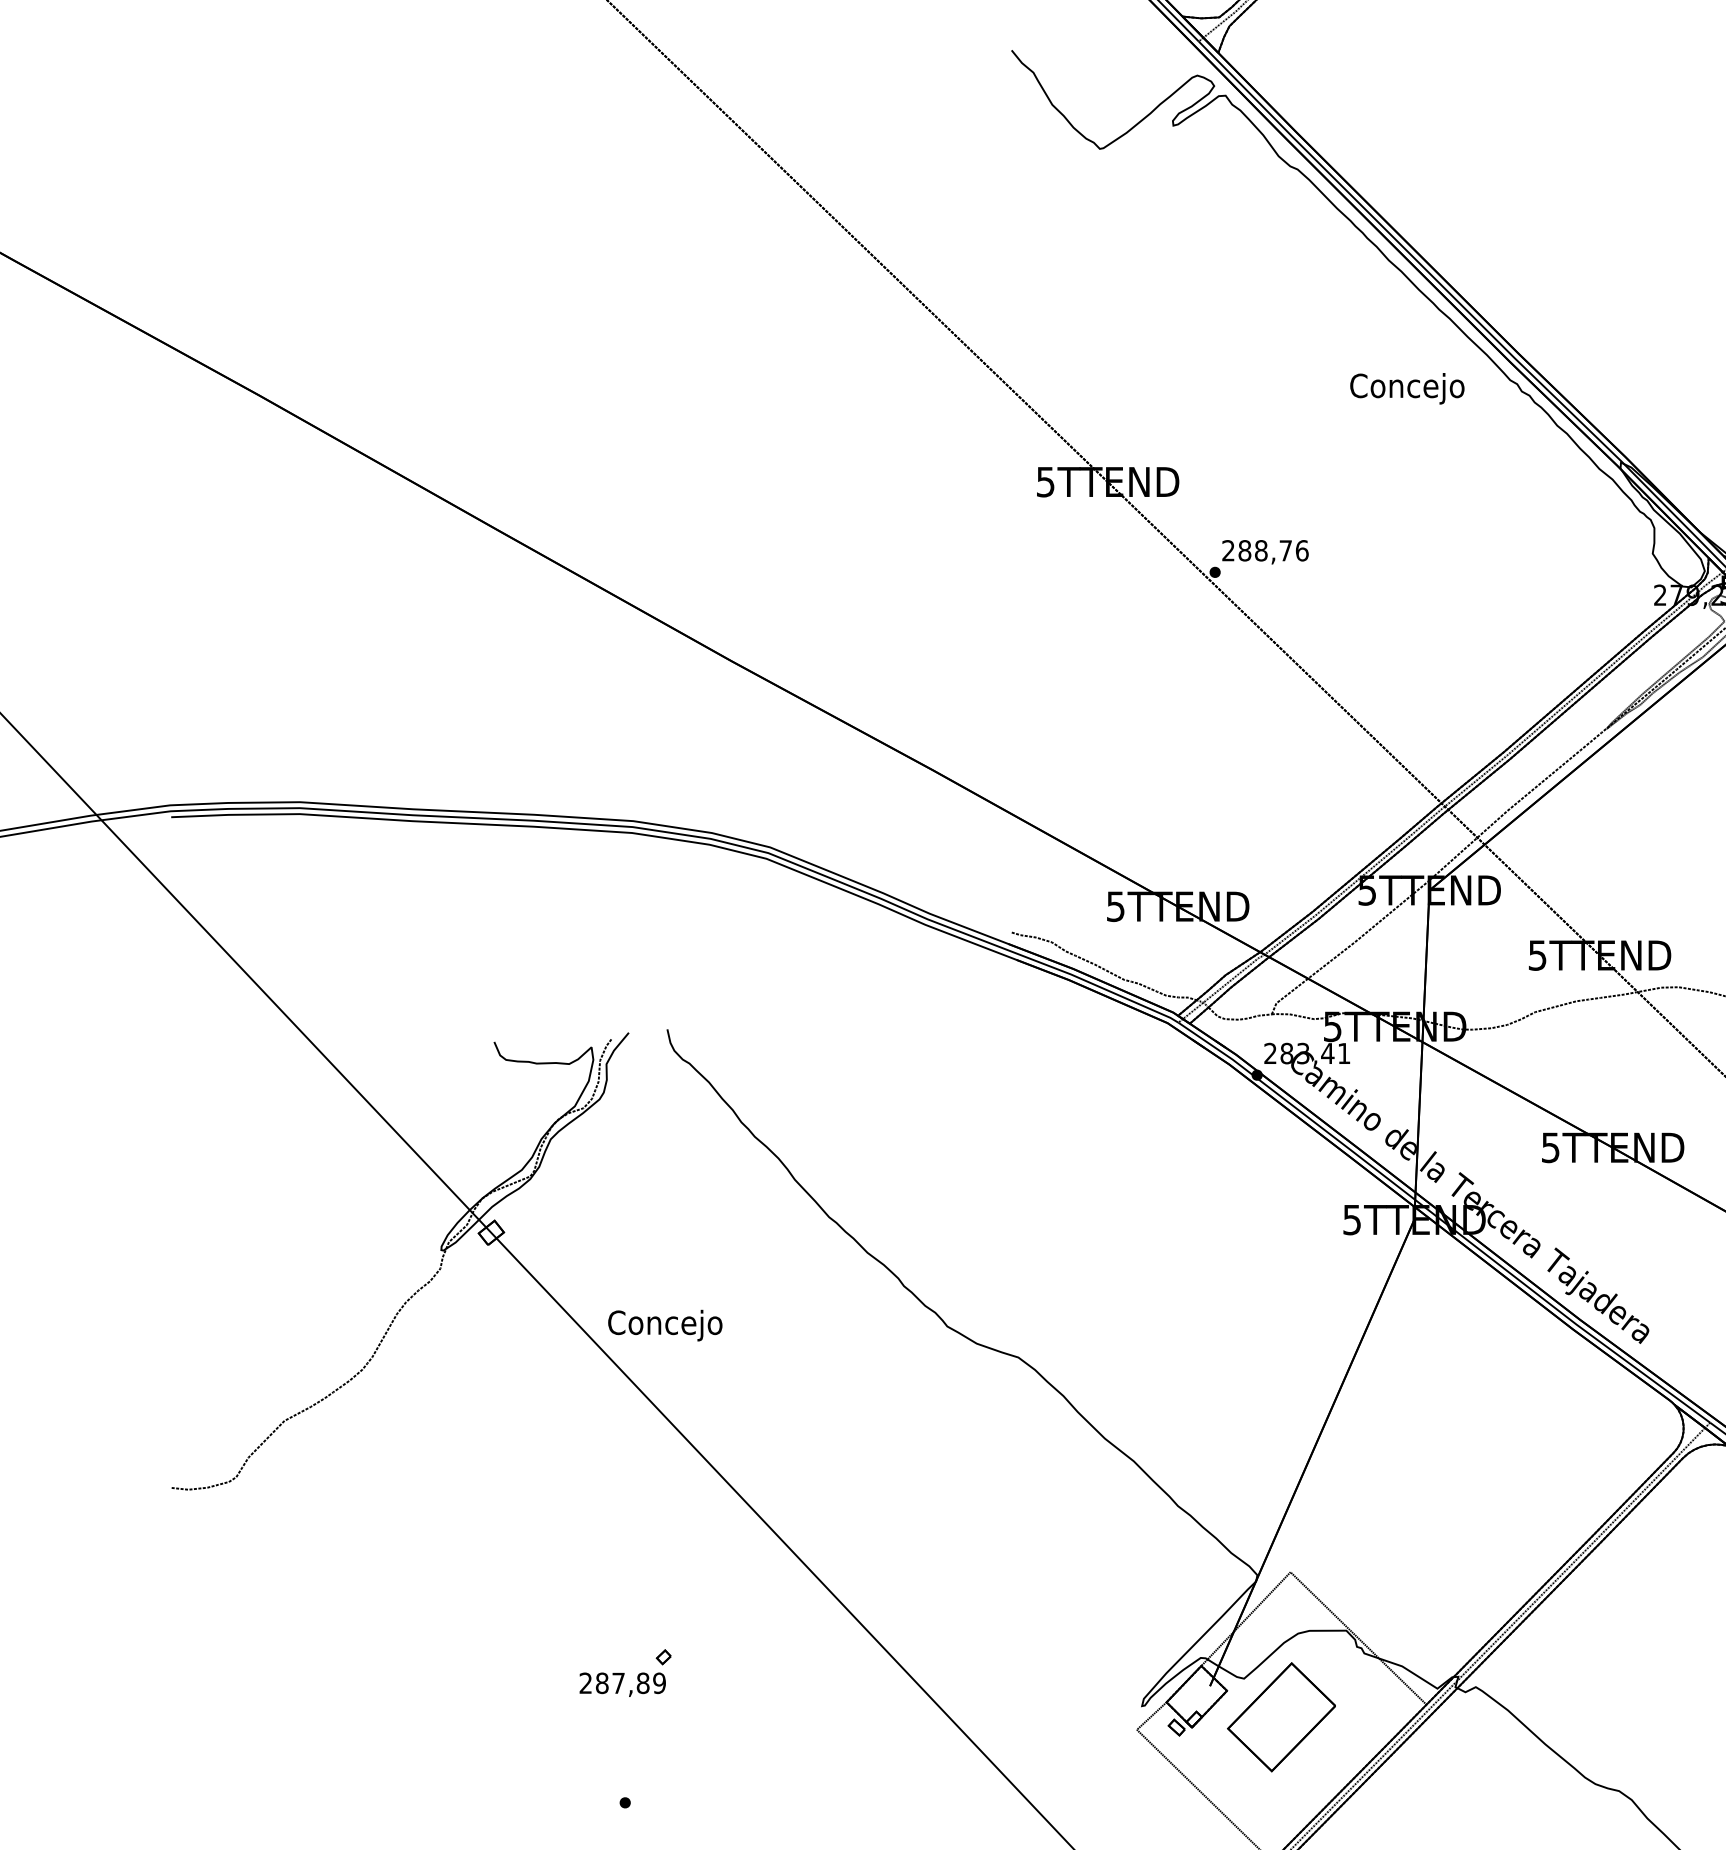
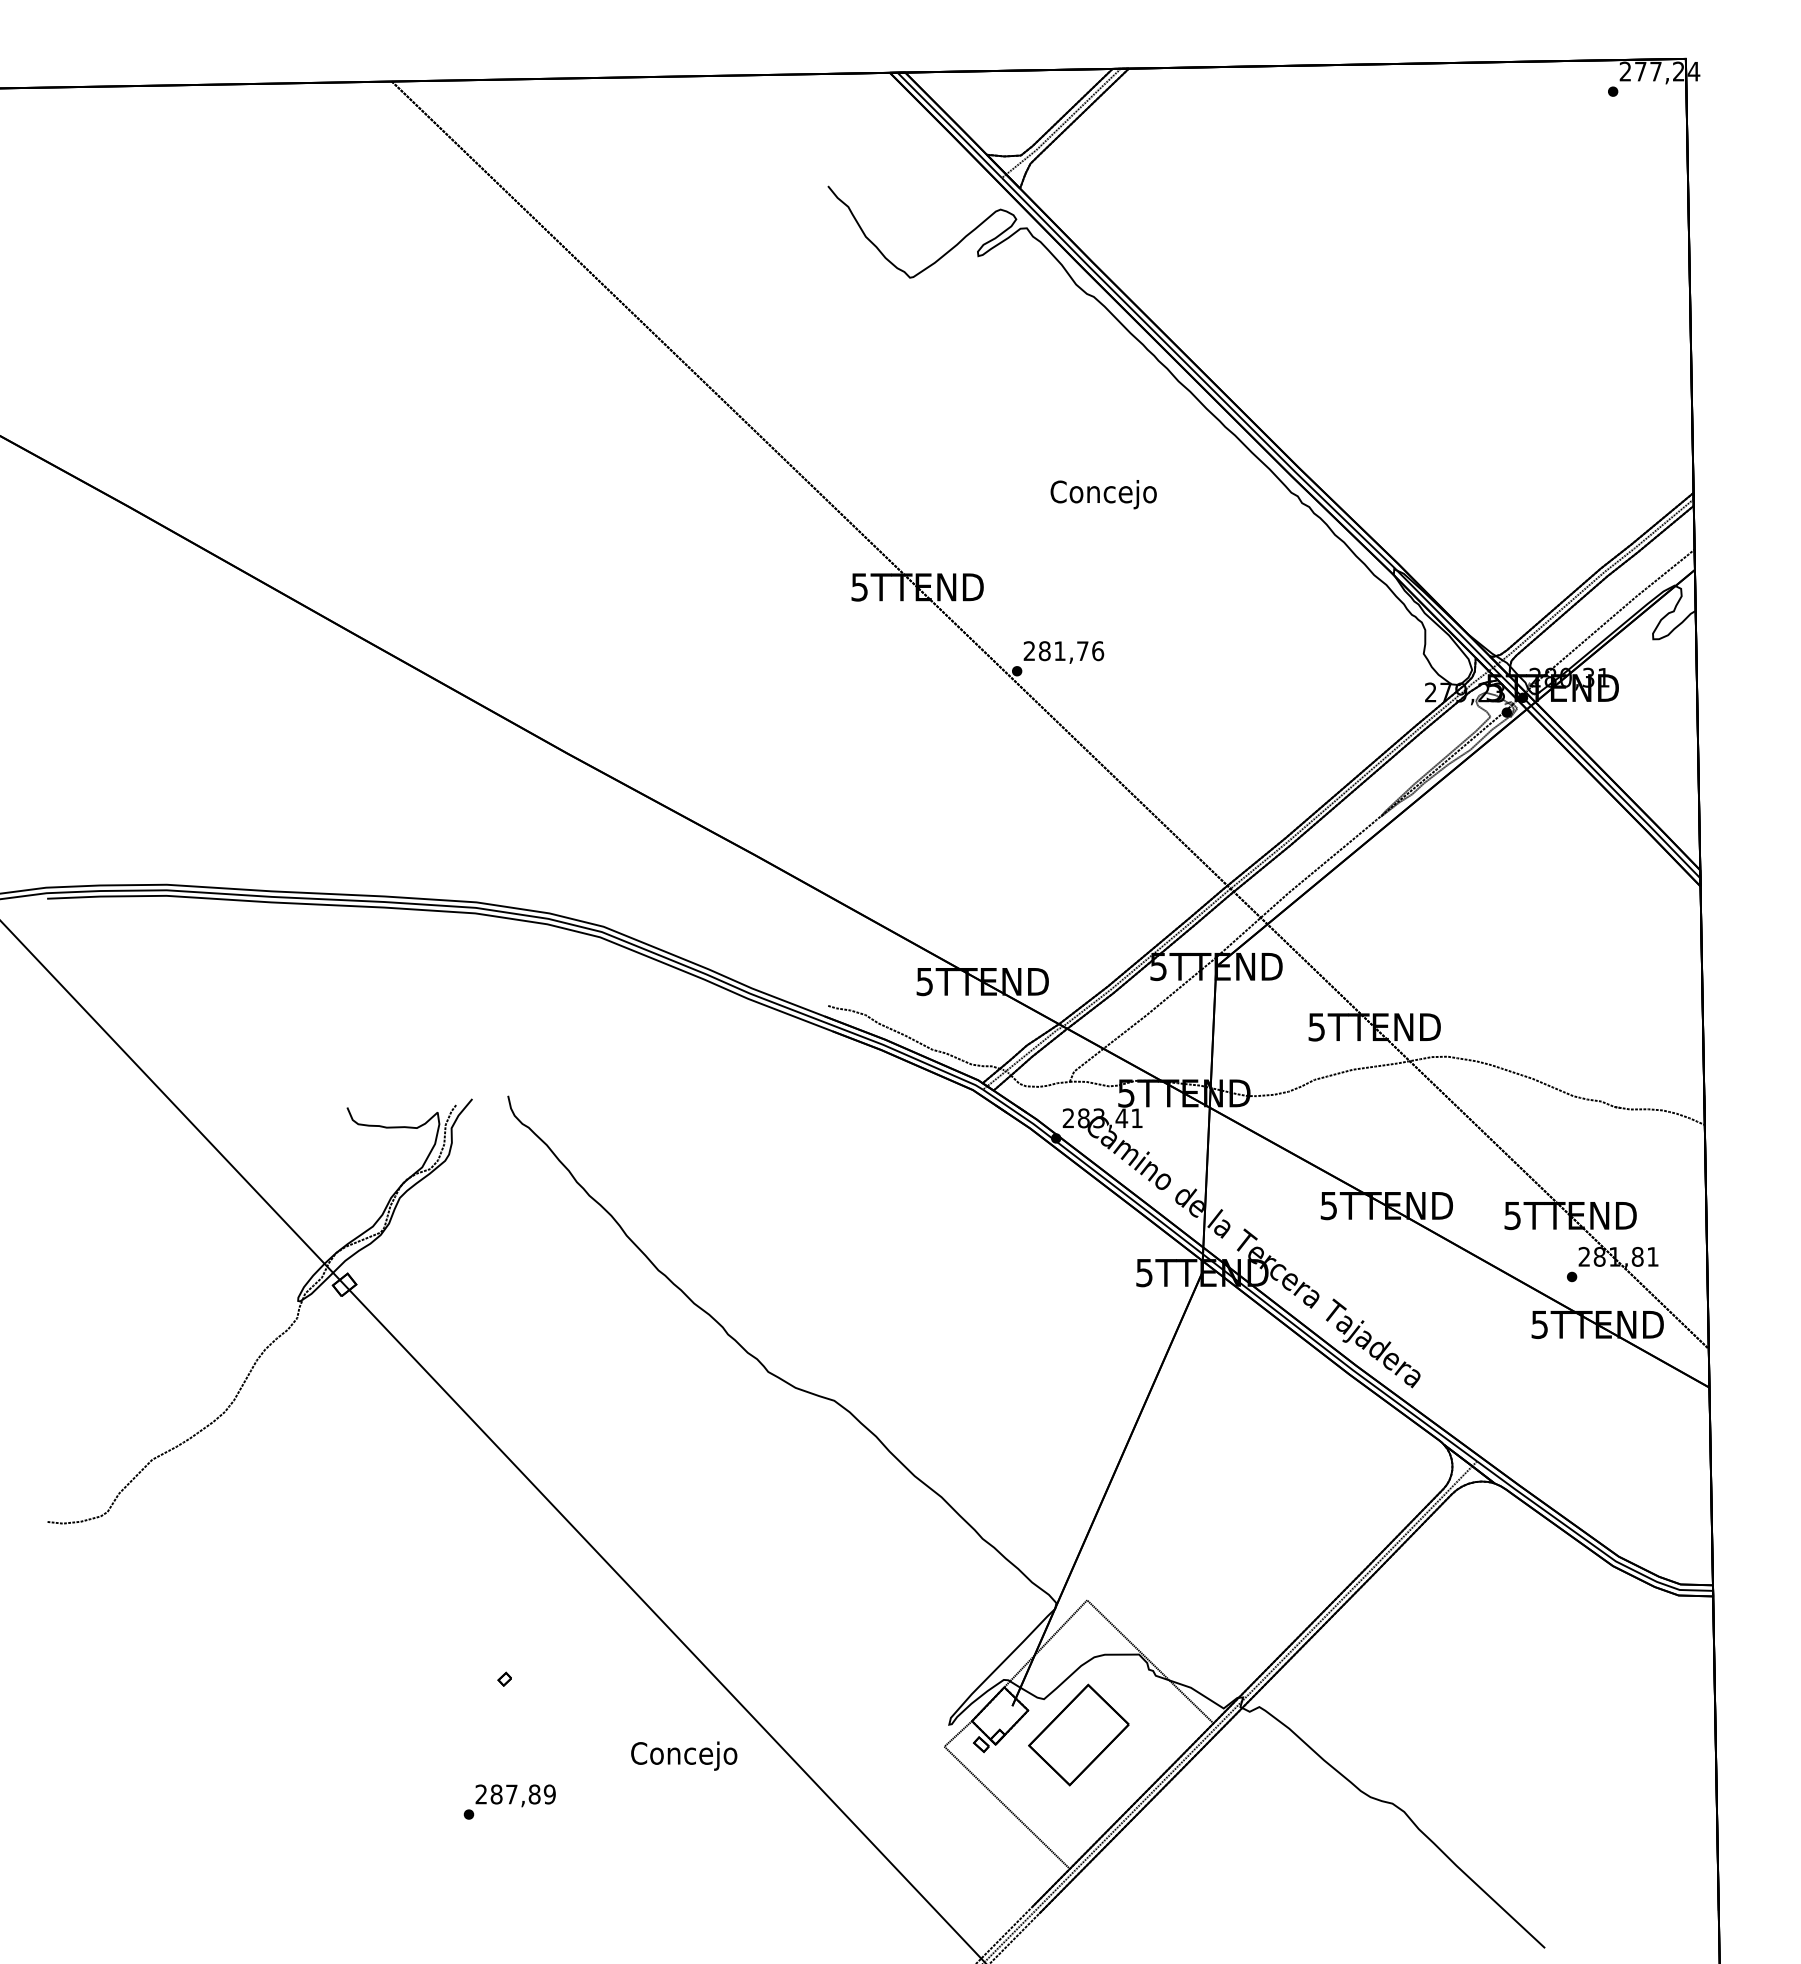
text: (1407, 388) -> (1103, 494), moved
text: (1260, 551) -> (1059, 651), 288,76 -> 281,76
text: (665, 1324) -> (684, 1755), moved
text: (622, 1684) -> (515, 1795), moved

